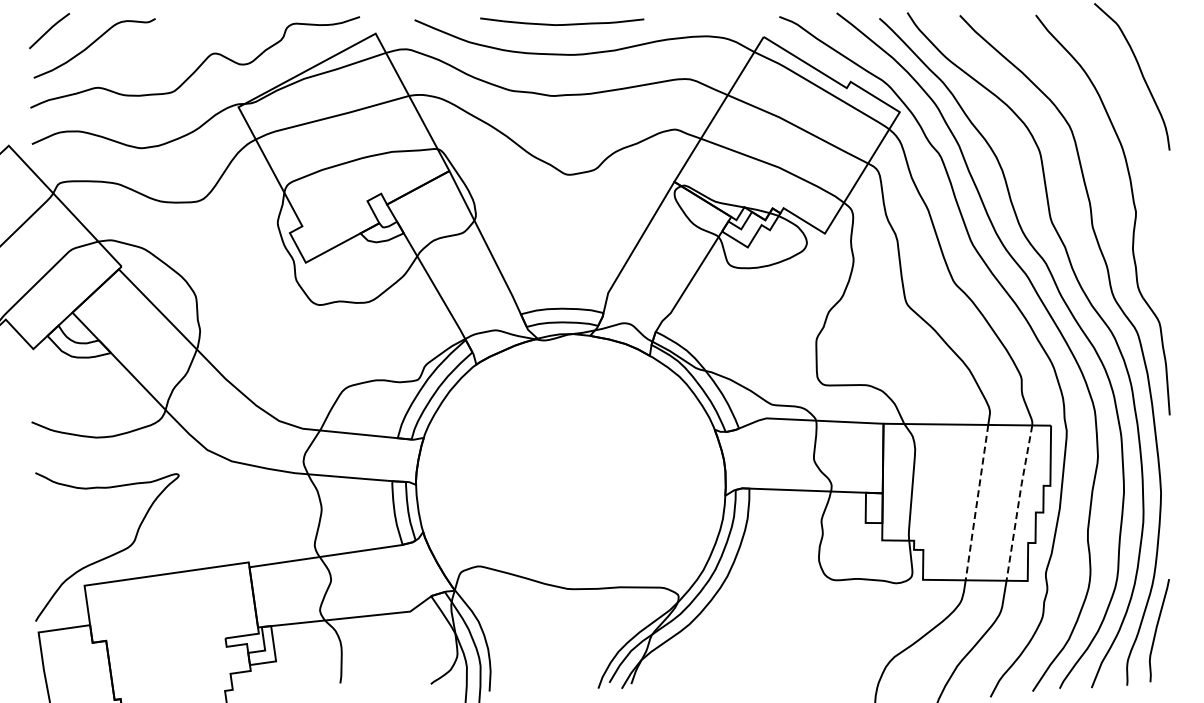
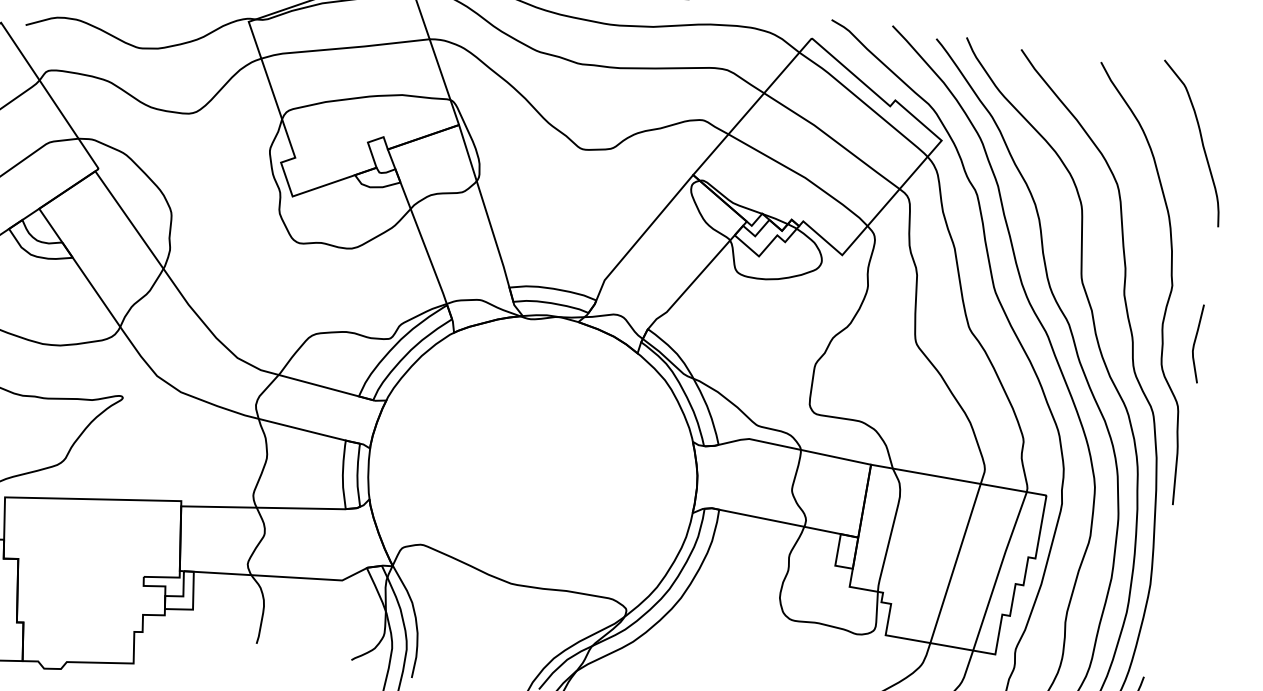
curve: (1166, 261) -> (1195, 343), added
line: (1018, 502) -> (999, 570), dashed -> solid
line: (976, 503) -> (954, 564), dashed -> solid

